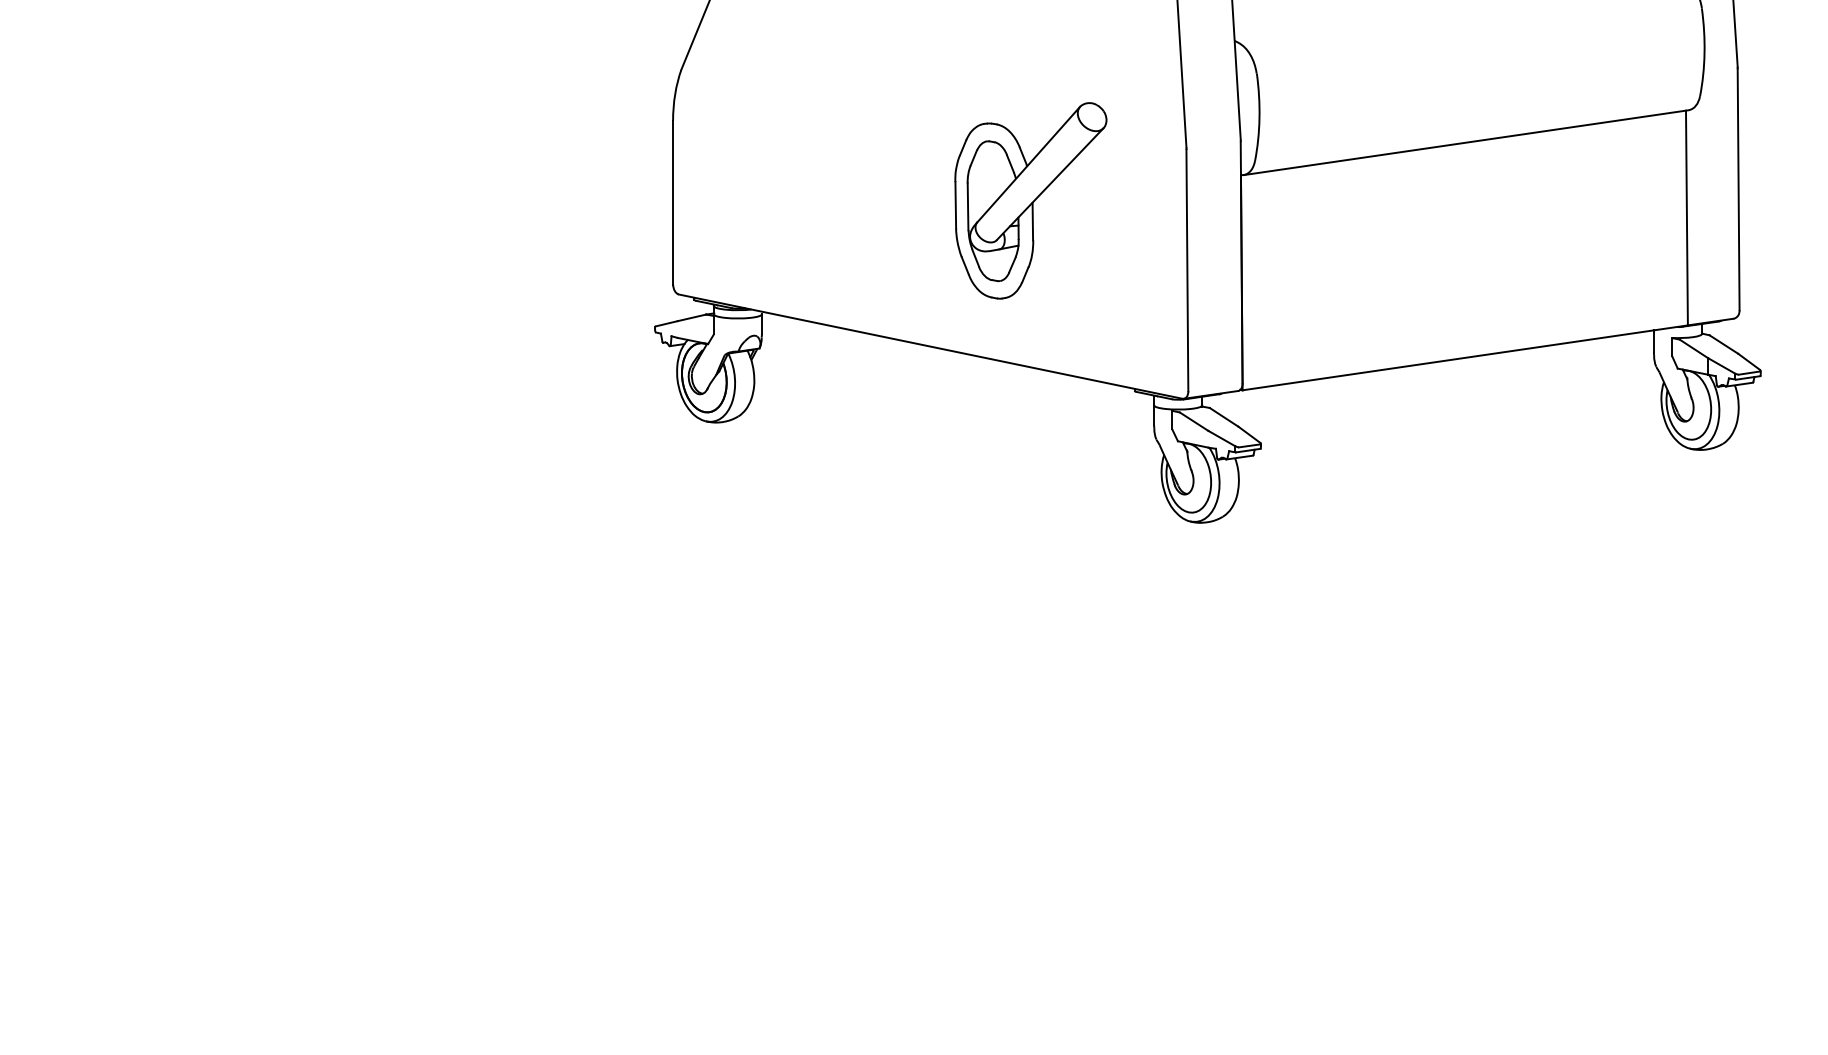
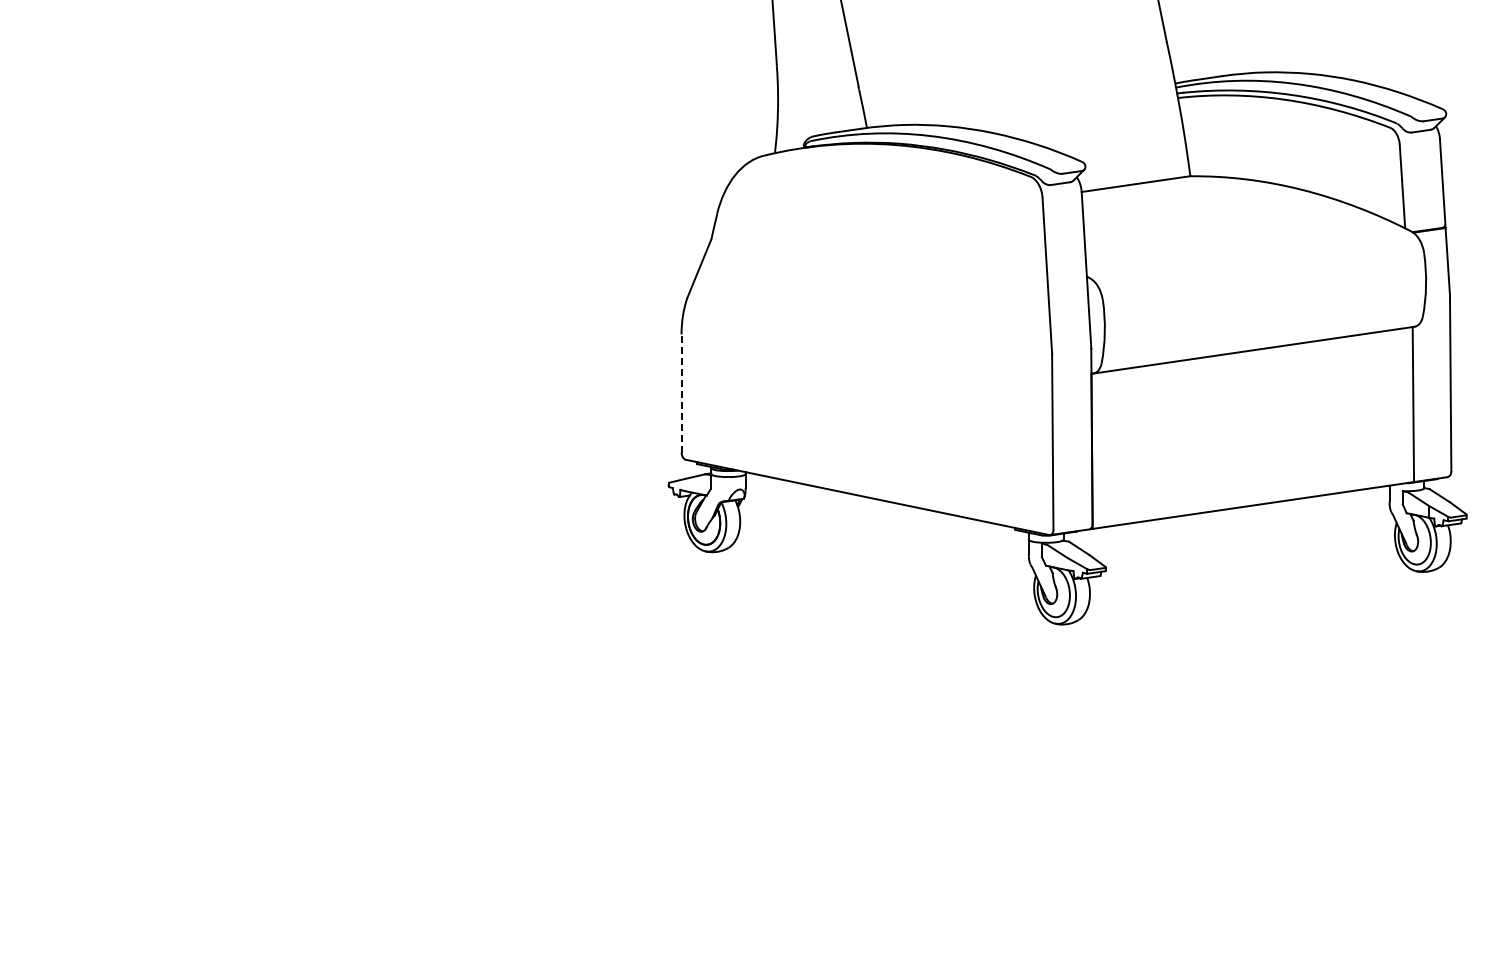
part: (1030, 199) -> (939, 391), removed
line: (673, 202) -> (681, 393), solid -> dashed

